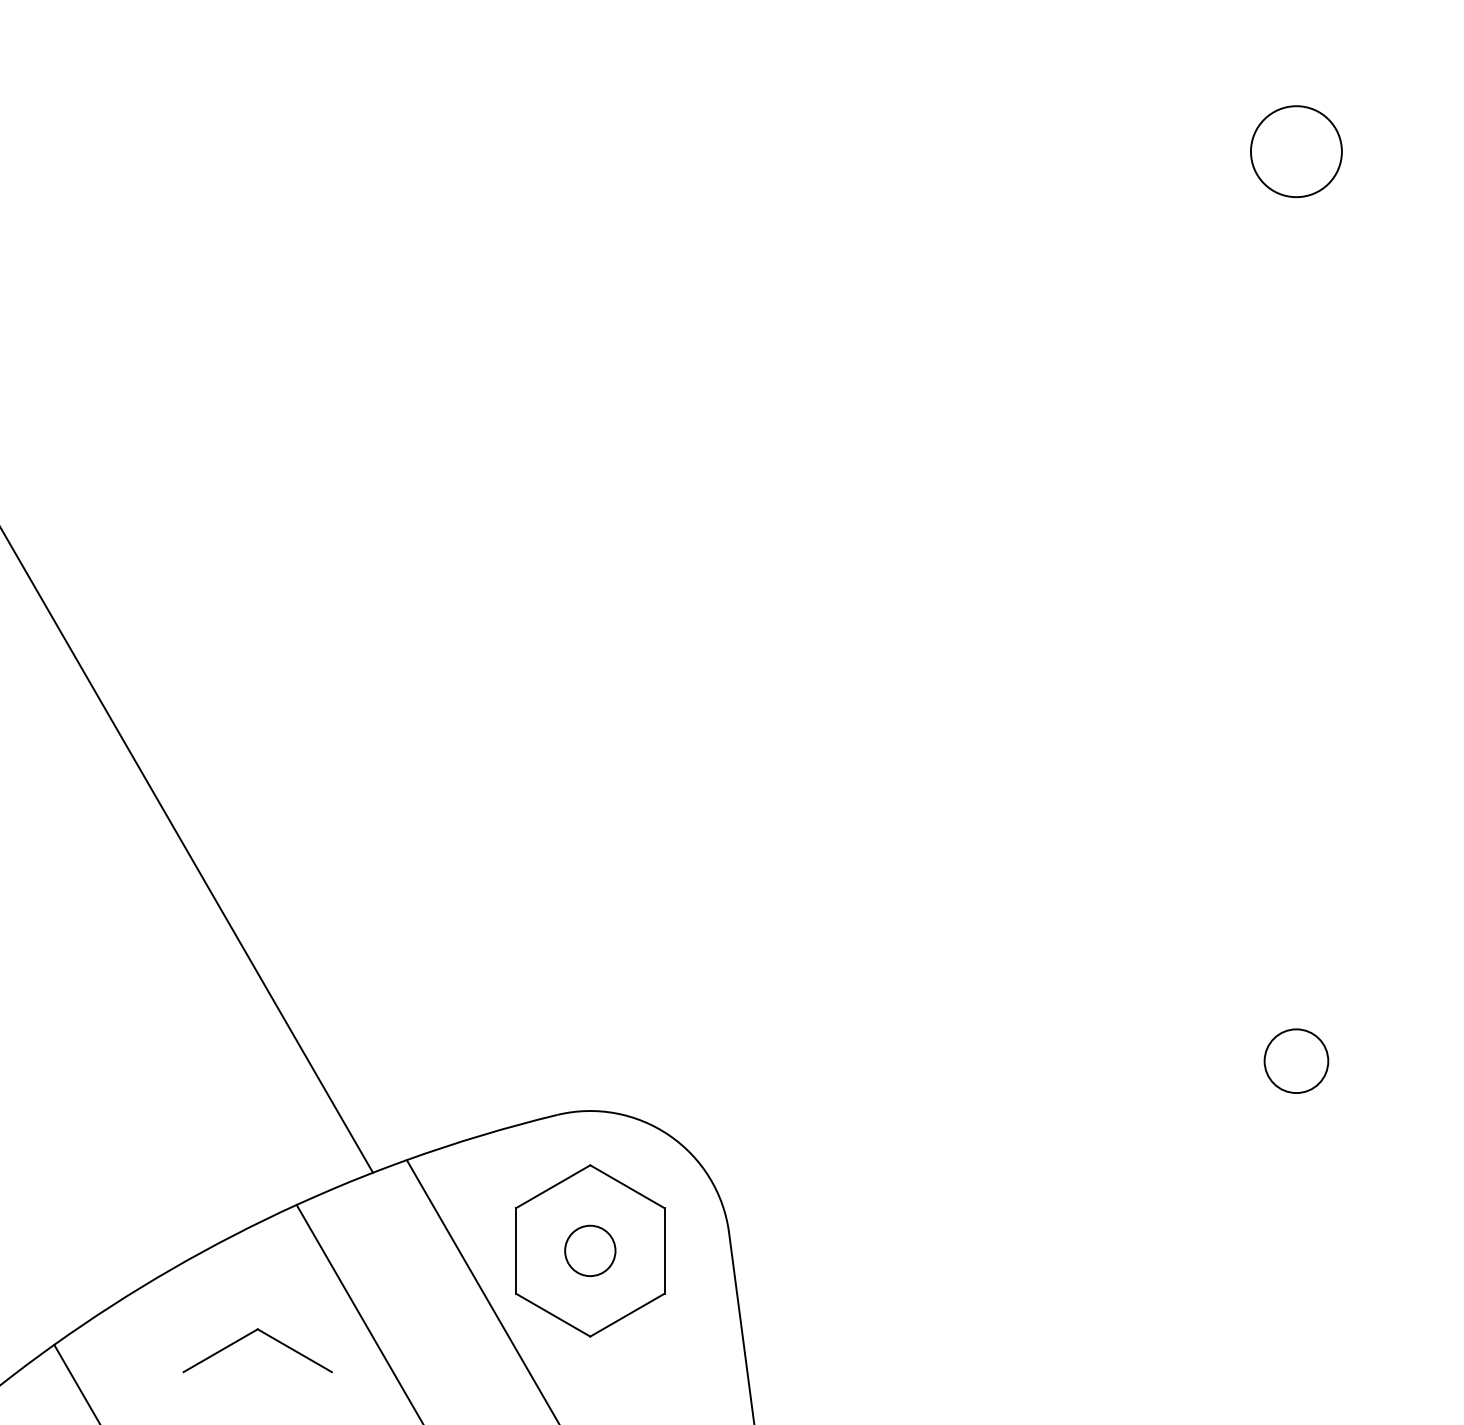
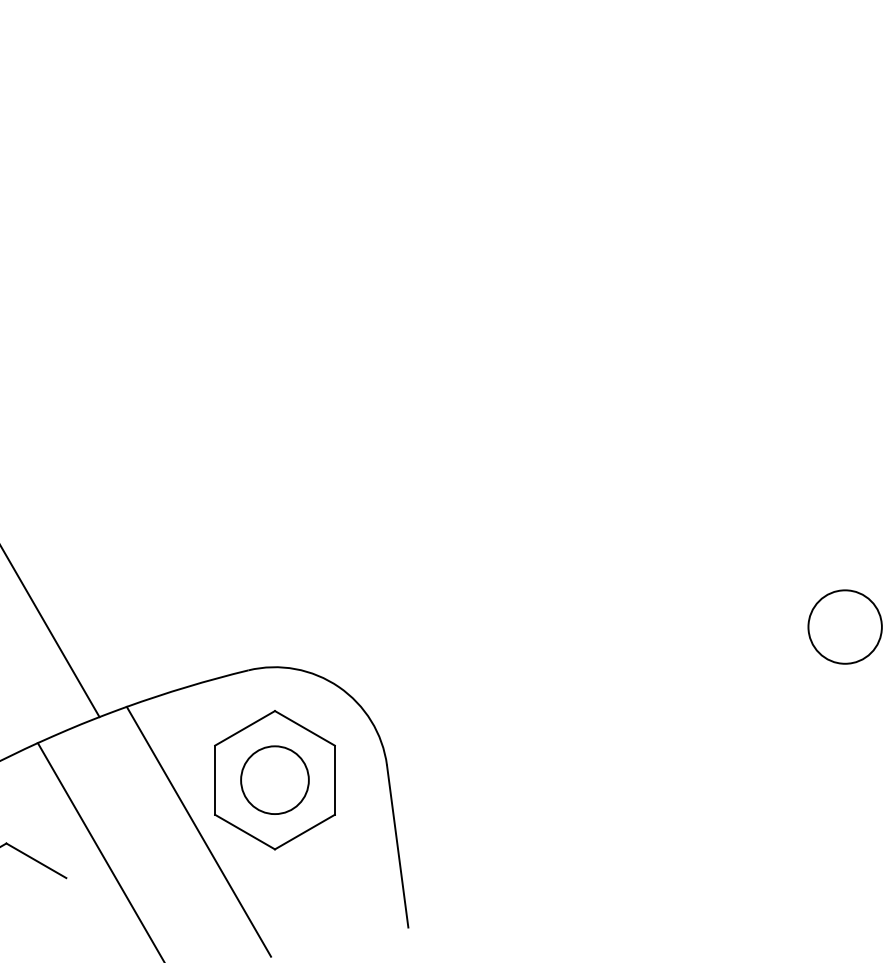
circle: (1296, 1060) -> (845, 626), size x1.43
circle: (590, 1250) -> (275, 779), size x1.67

